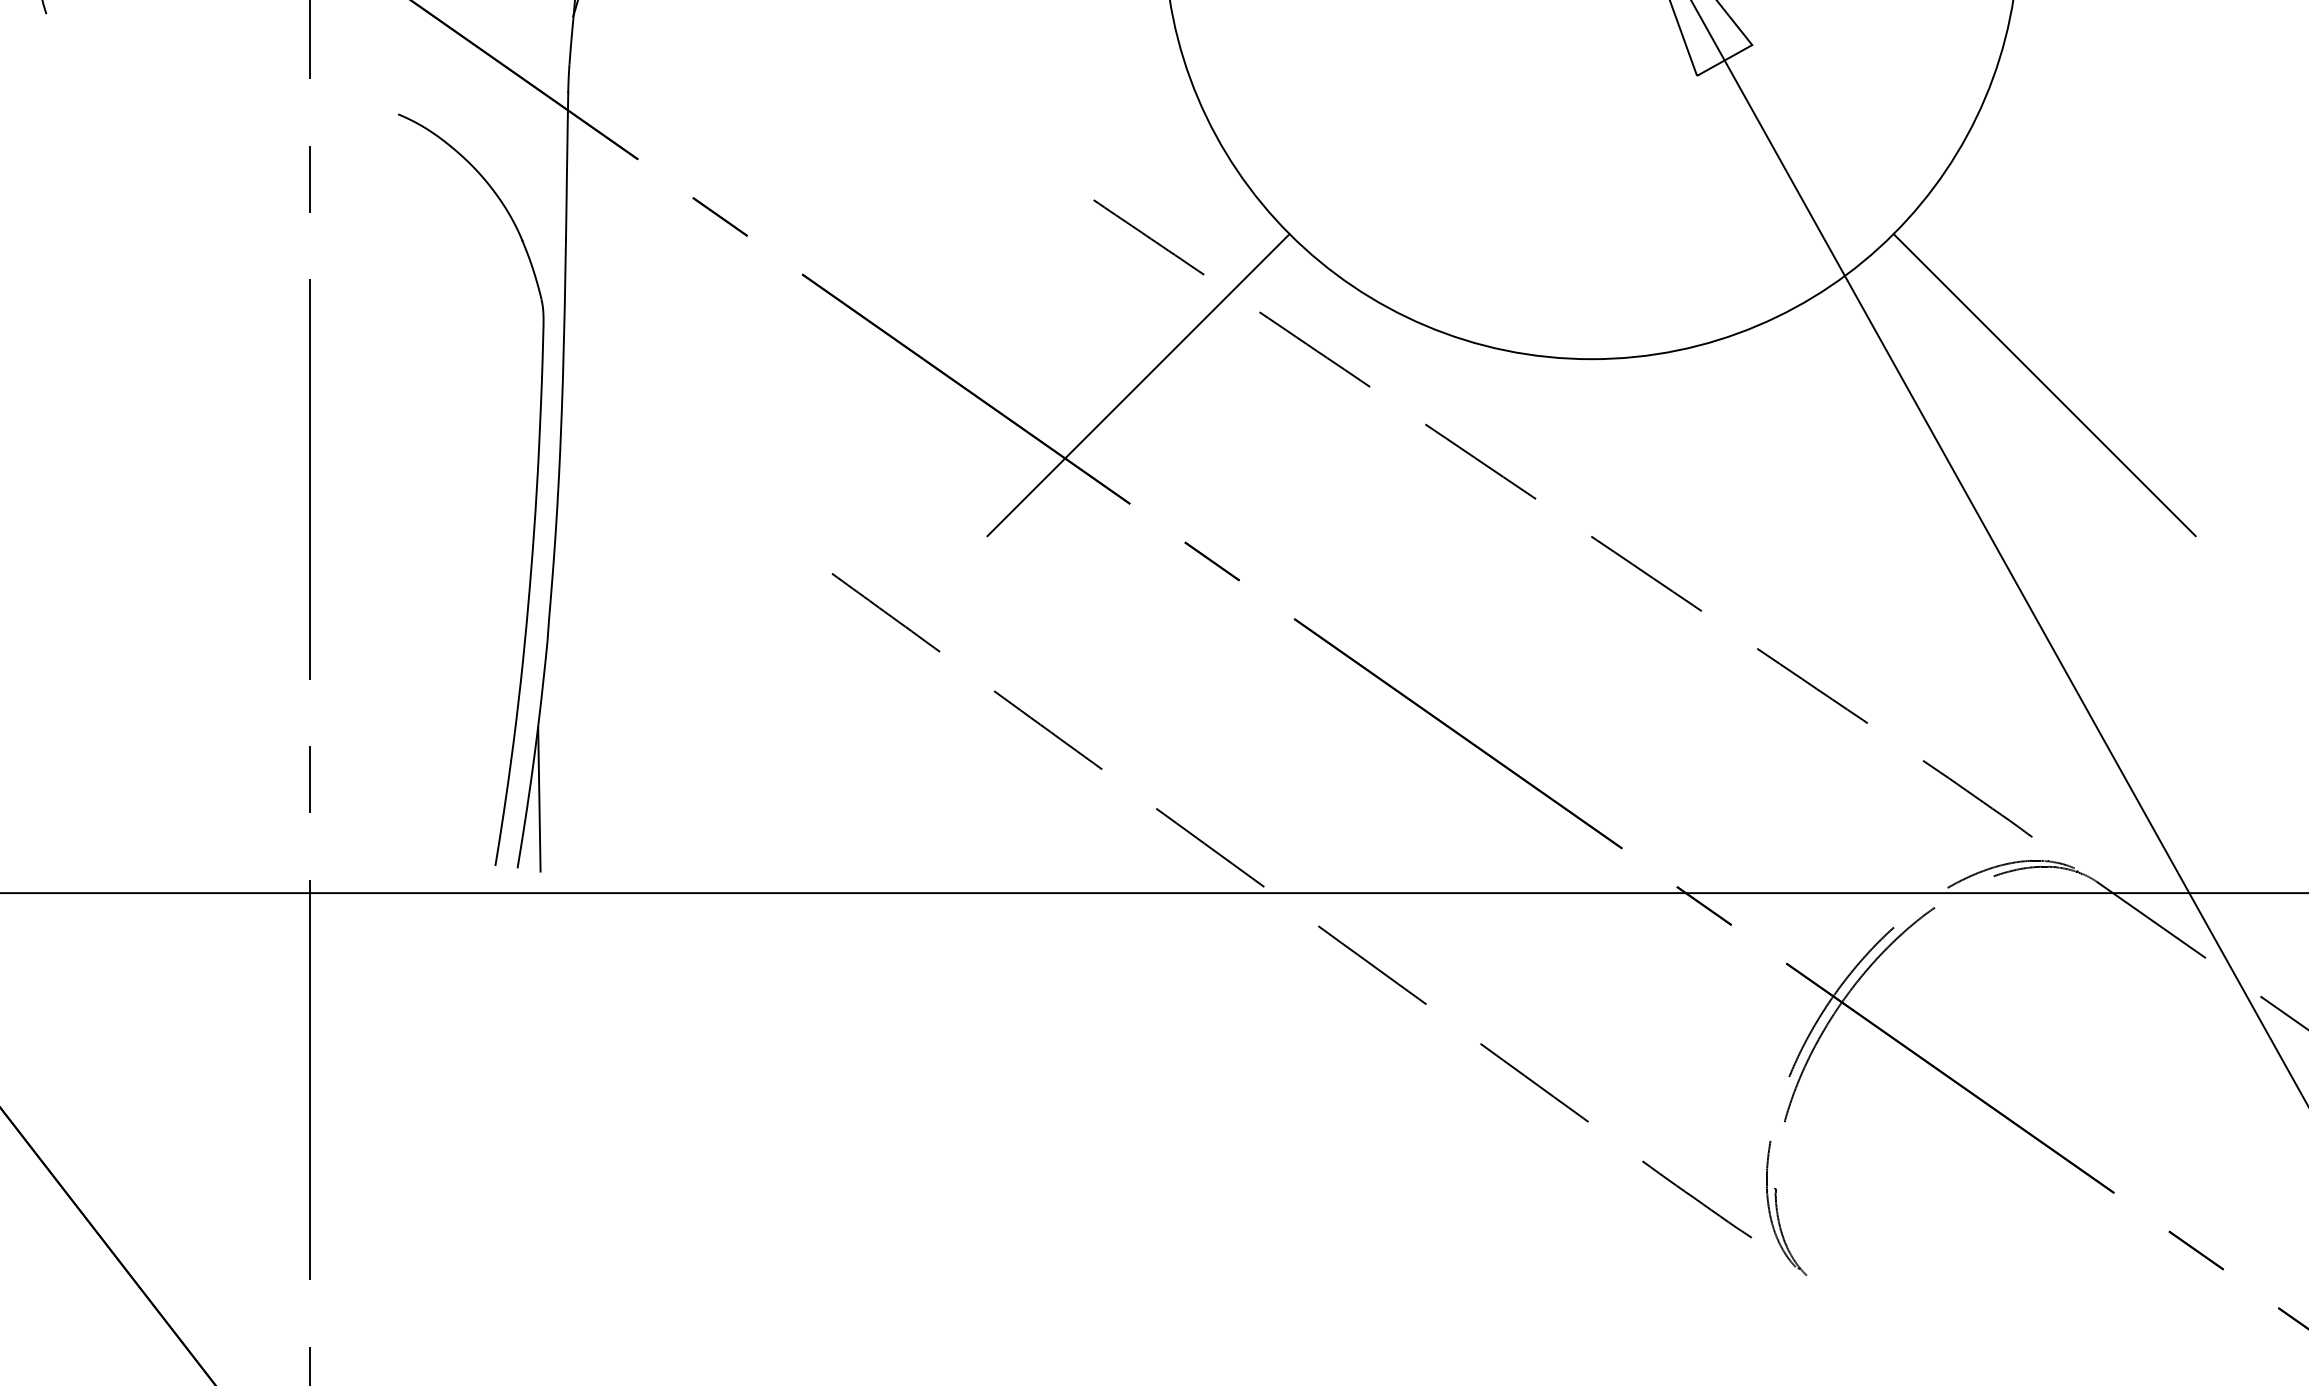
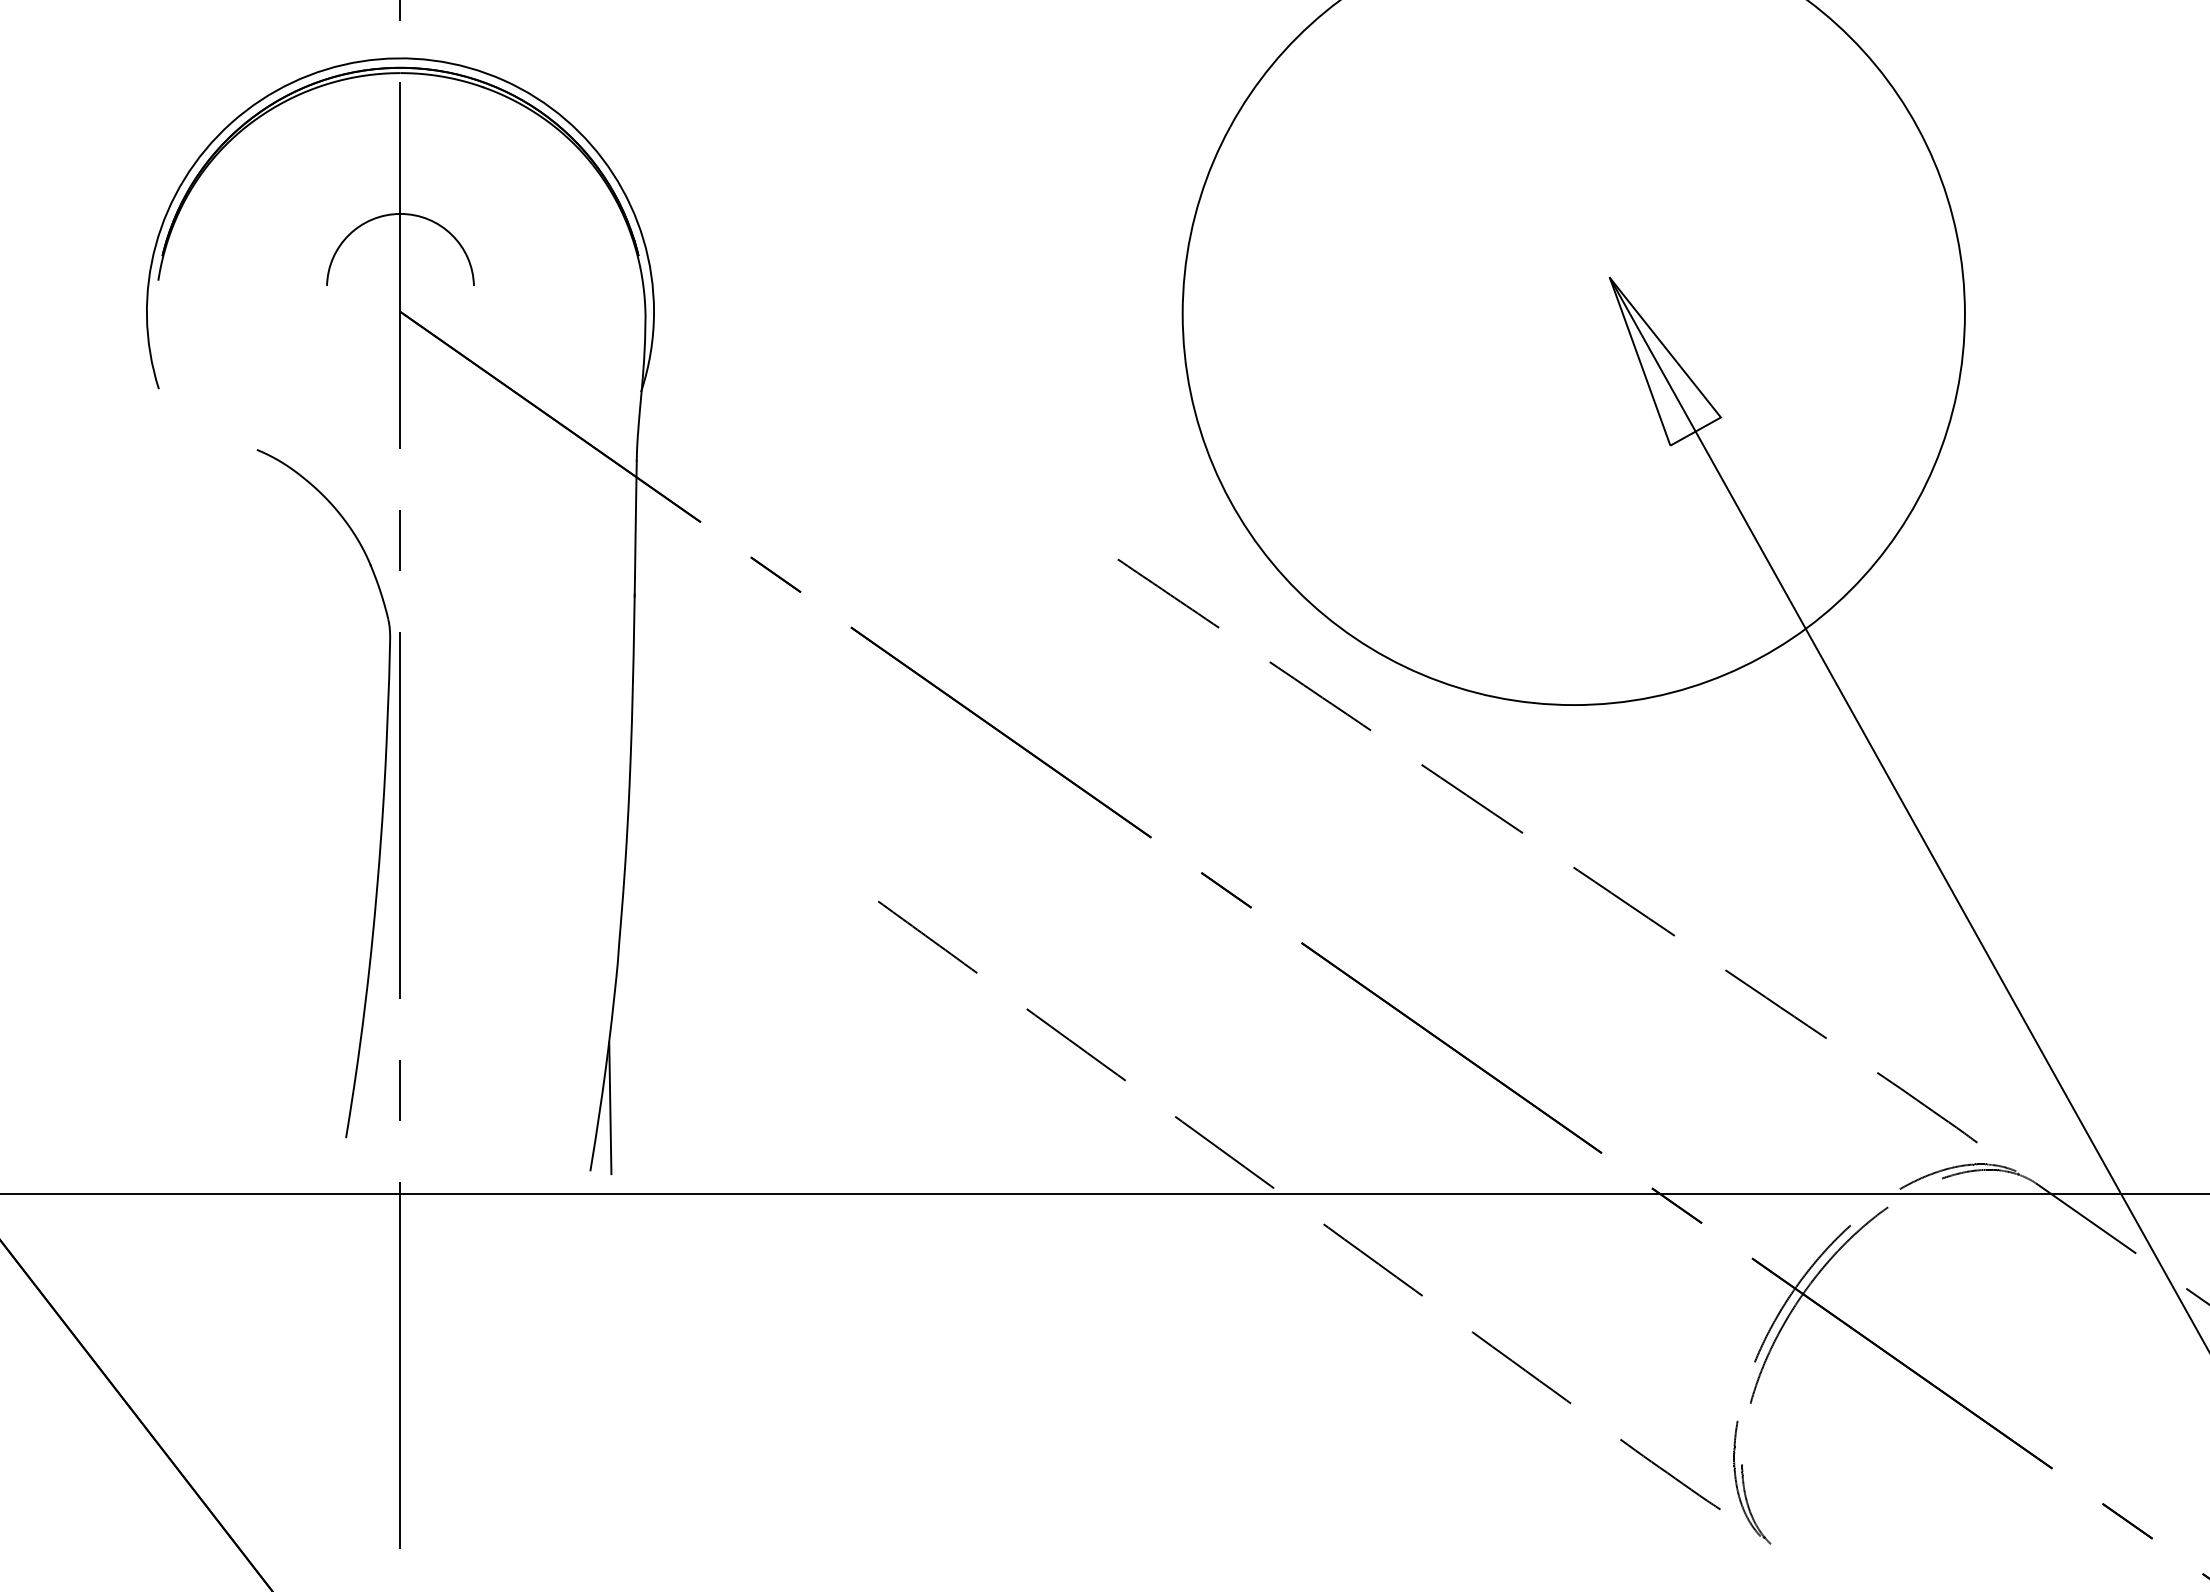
line: (1138, 384) -> (1158, 728), removed
line: (2044, 384) -> (1988, 728), removed
part: (535, 493) -> (382, 797), moved

